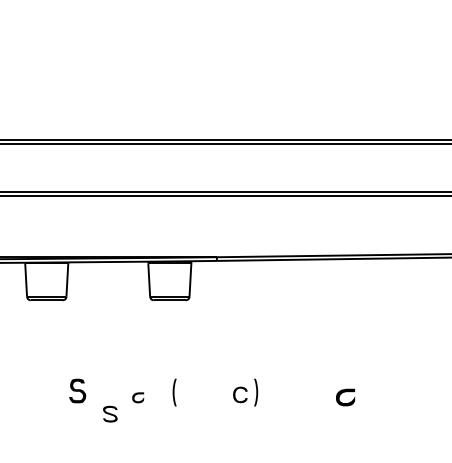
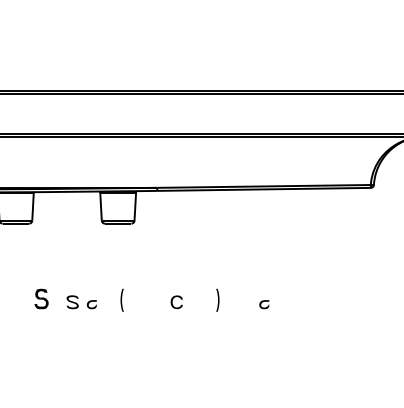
part: (255, 391) -> (217, 299), moved
part: (345, 397) -> (264, 304), size x0.62
part: (110, 414) -> (72, 302), moved

